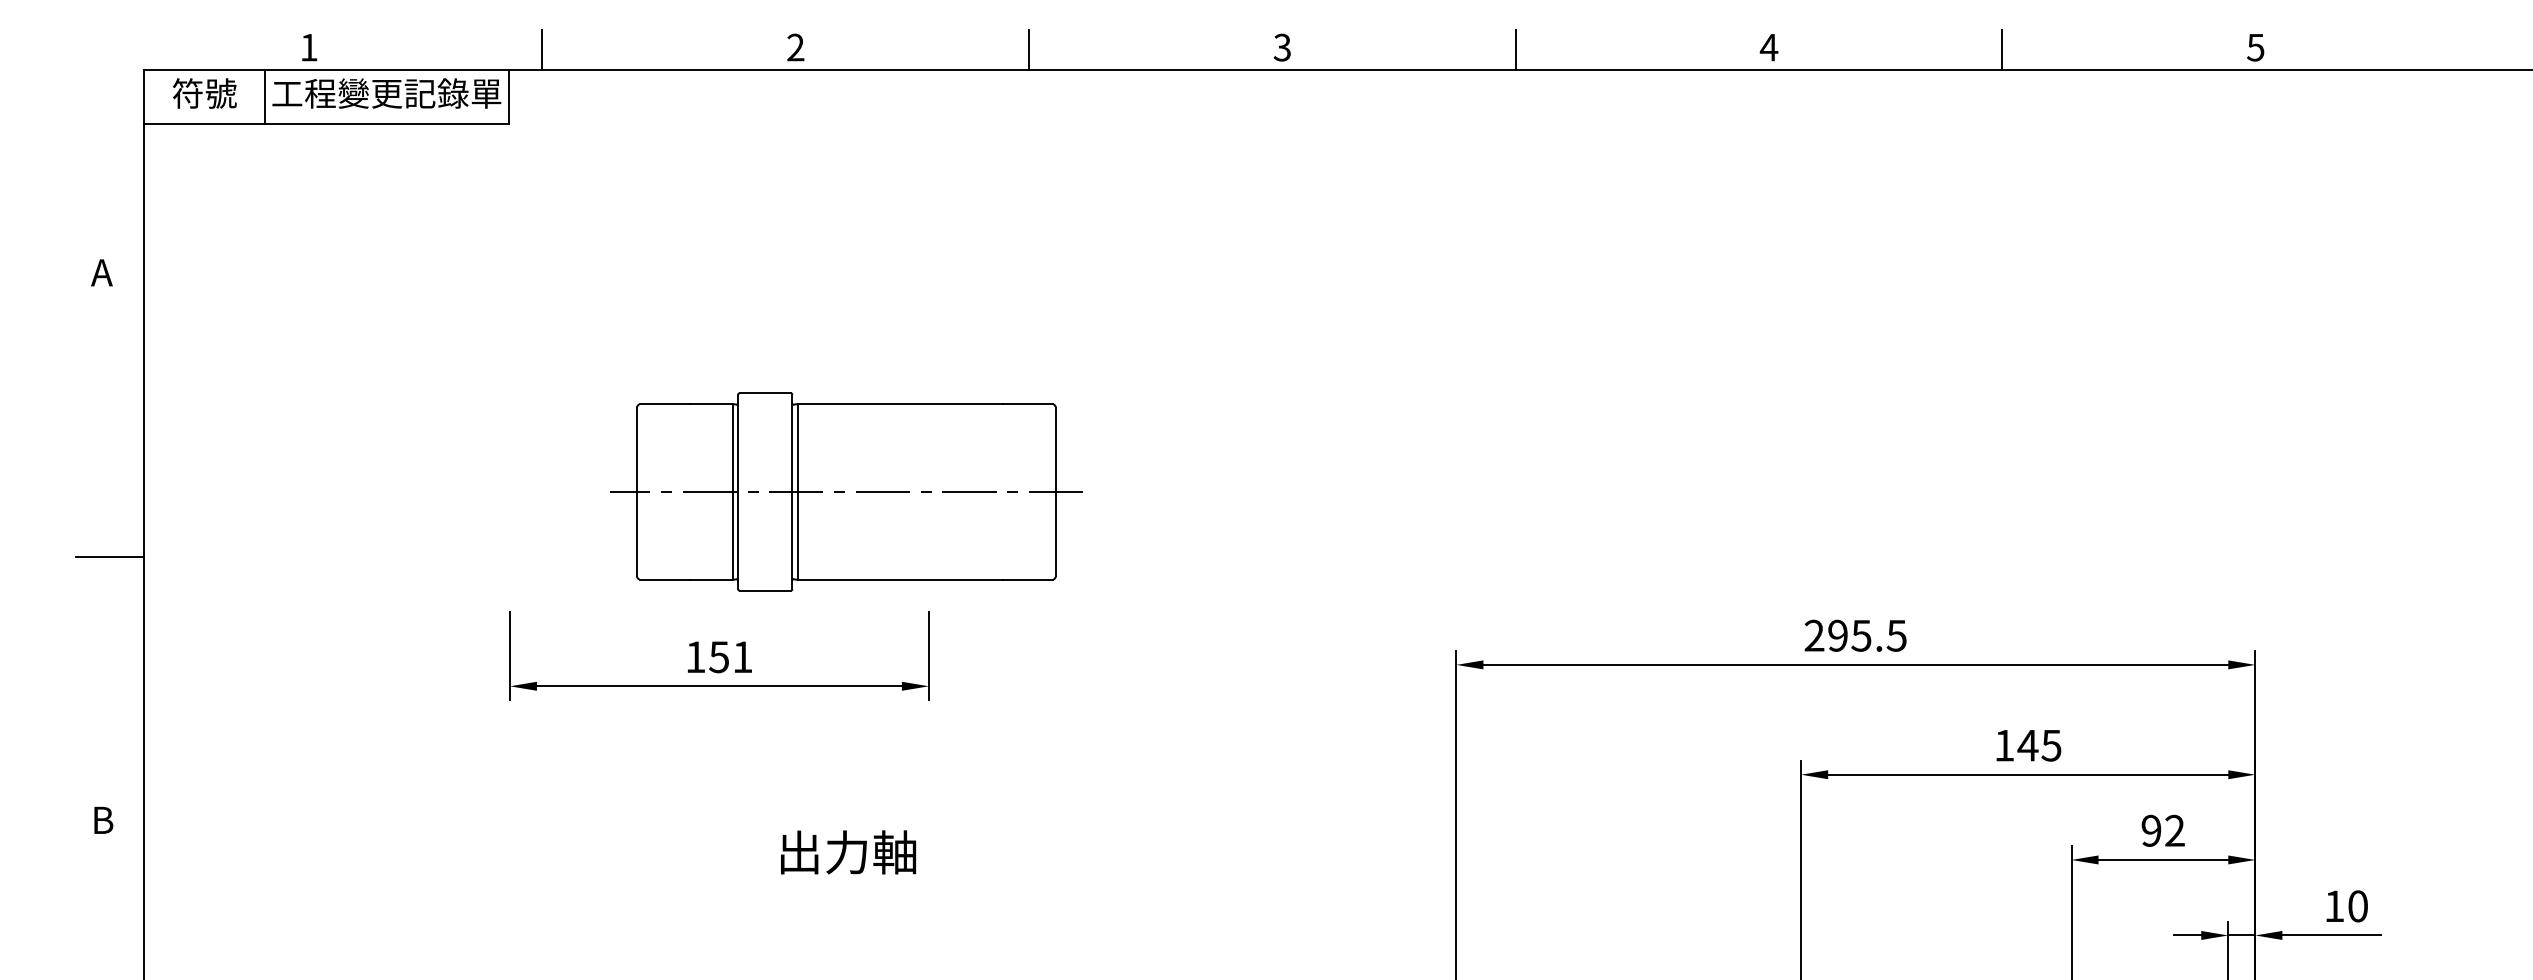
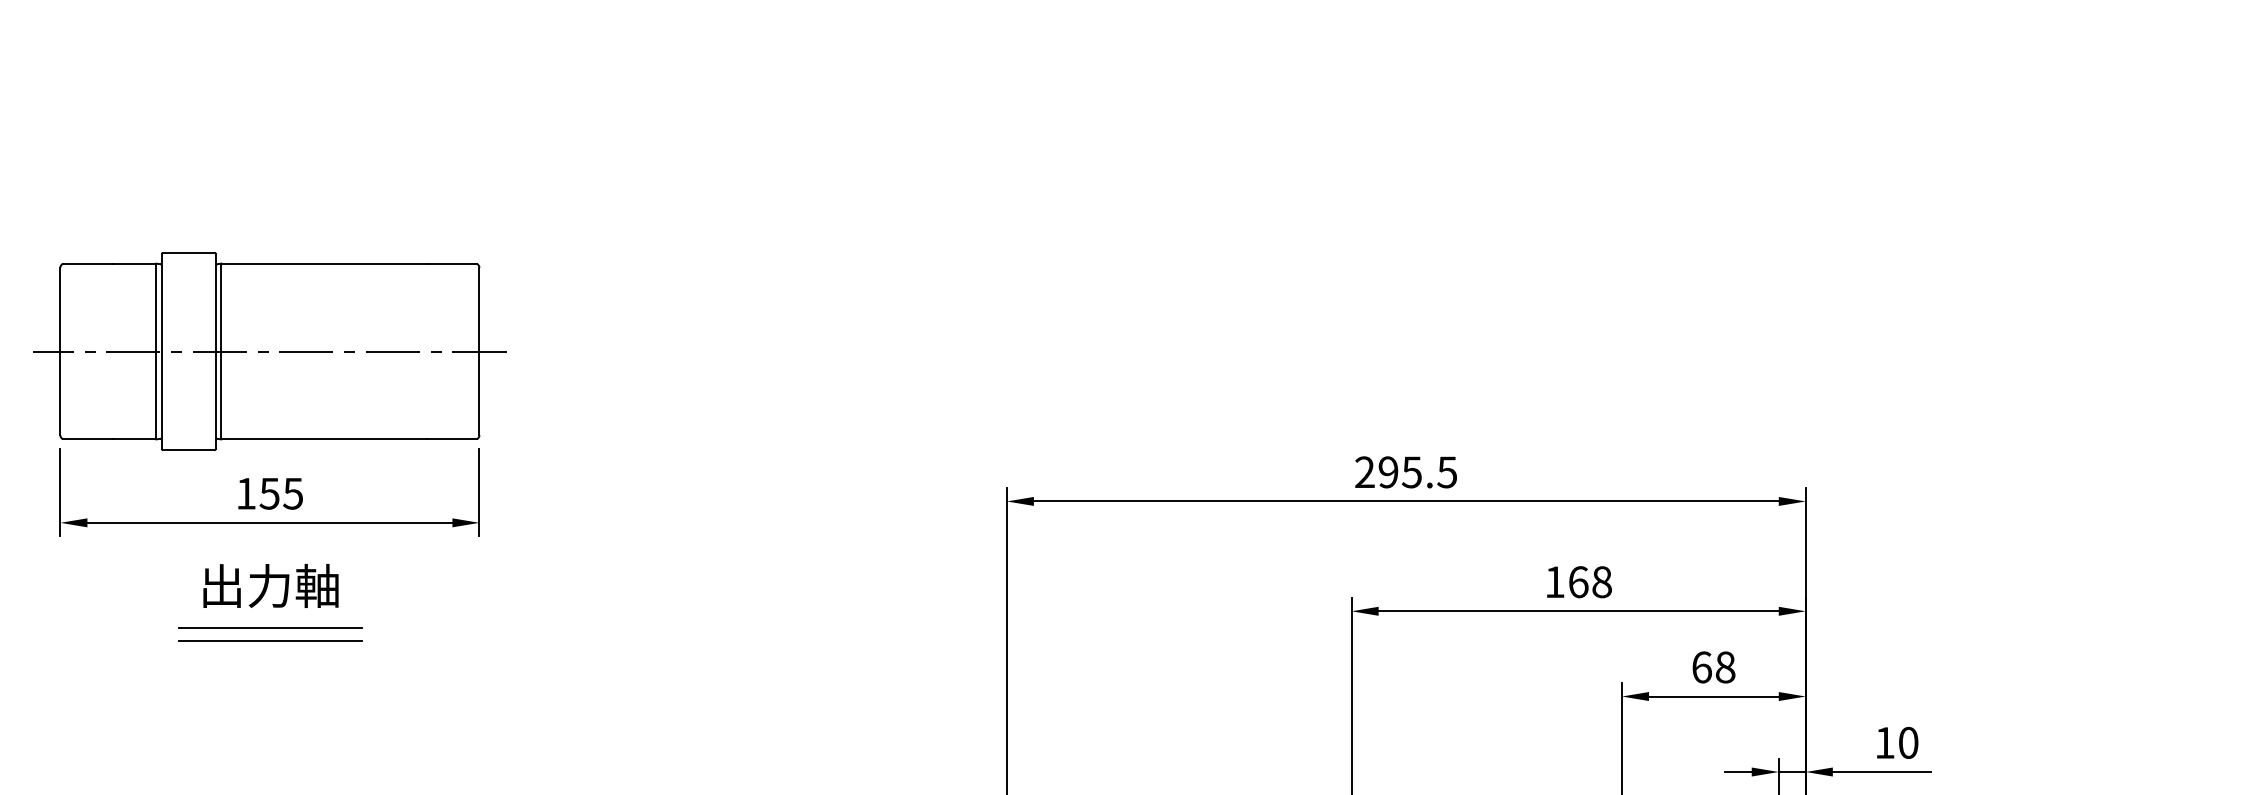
part: (846, 491) -> (269, 351), moved
text: (742, 657) -> (292, 494), 151 -> 155
text: (2039, 745) -> (1589, 582), 145 -> 168
line: (719, 791) -> (269, 628), added
line: (719, 804) -> (269, 641), added
text: (2162, 830) -> (1712, 667), 92 -> 68
text: (848, 852) -> (270, 586), moved

